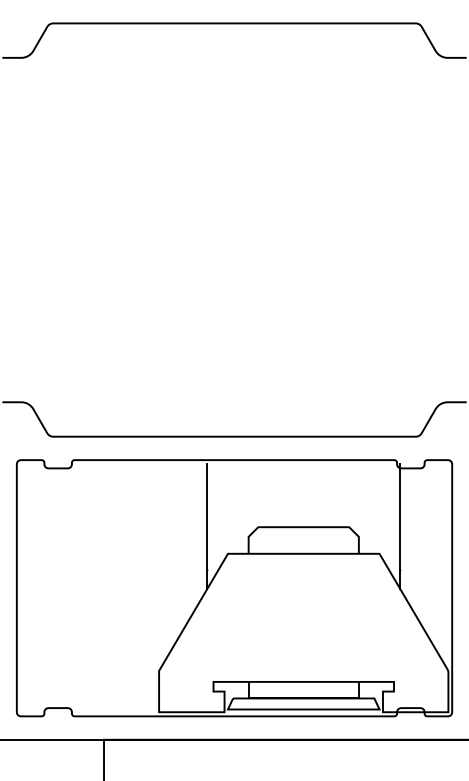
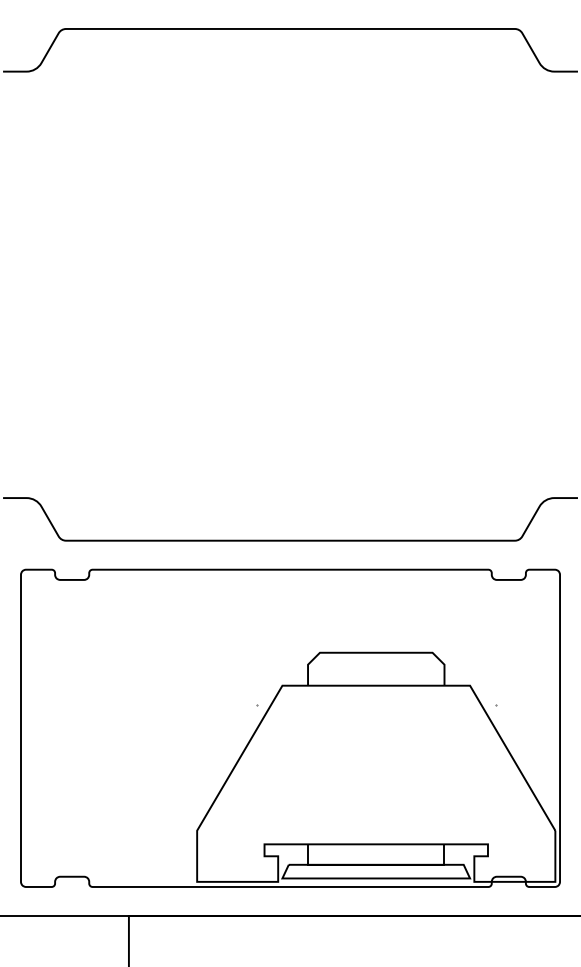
line: (207, 526) -> (257, 651), removed
line: (400, 526) -> (496, 651), removed

